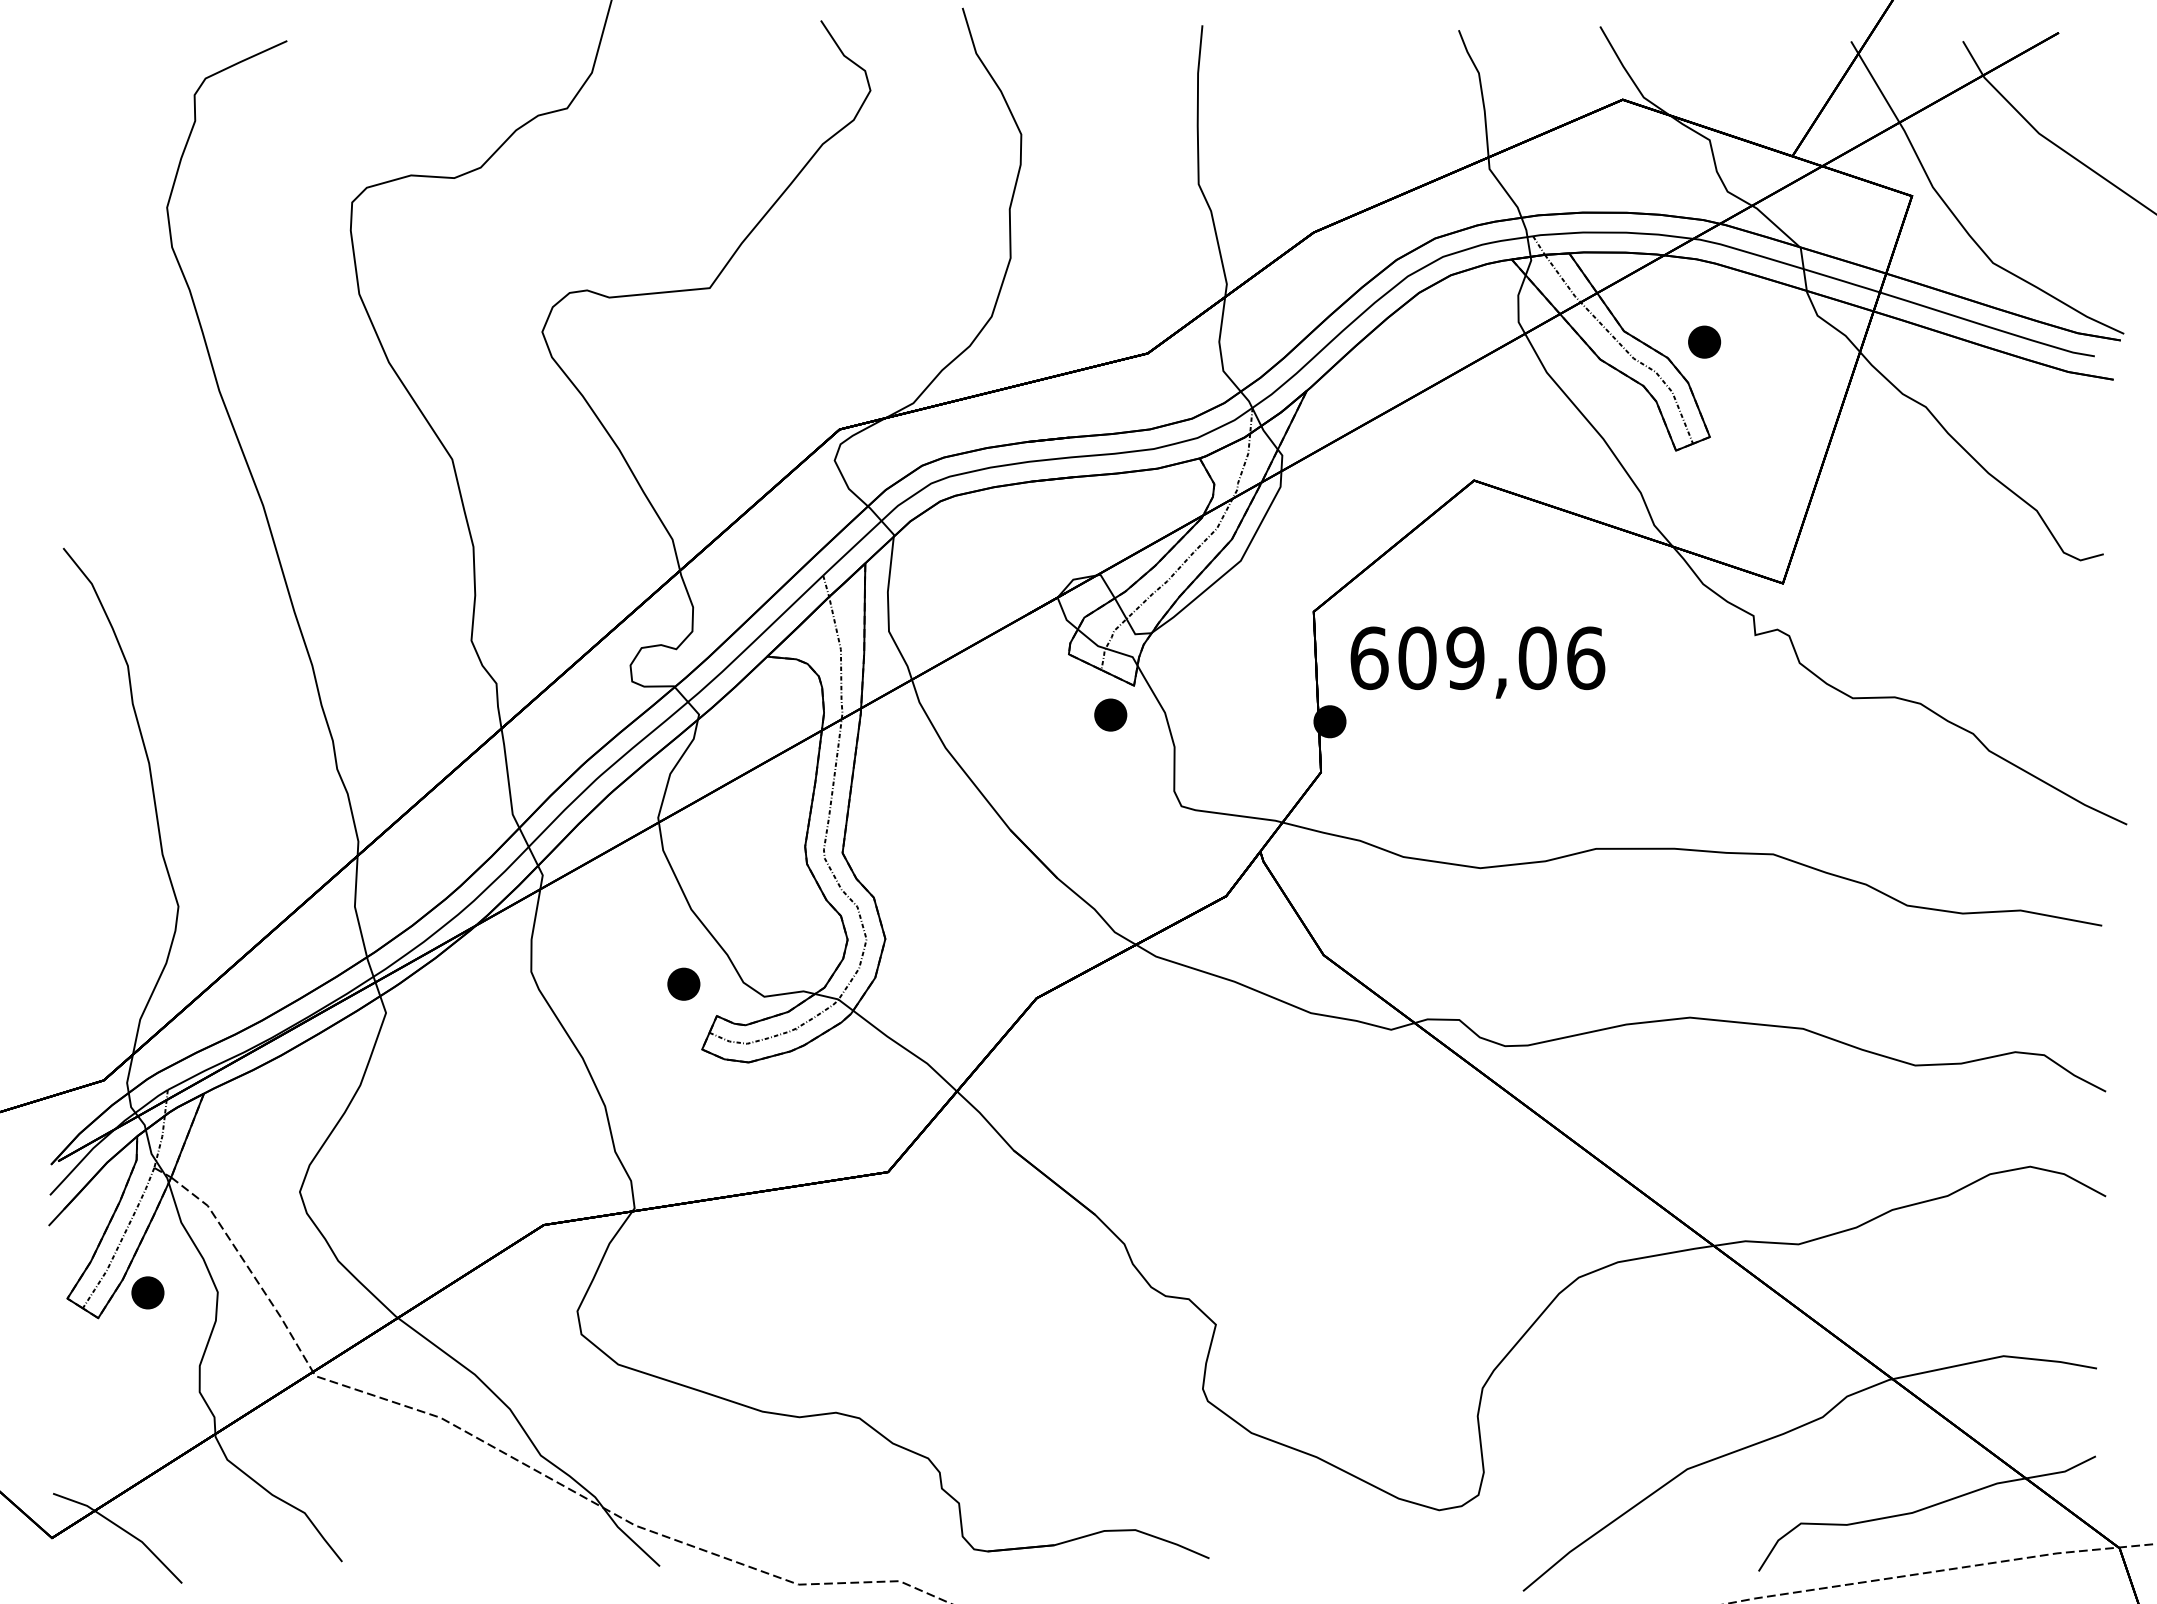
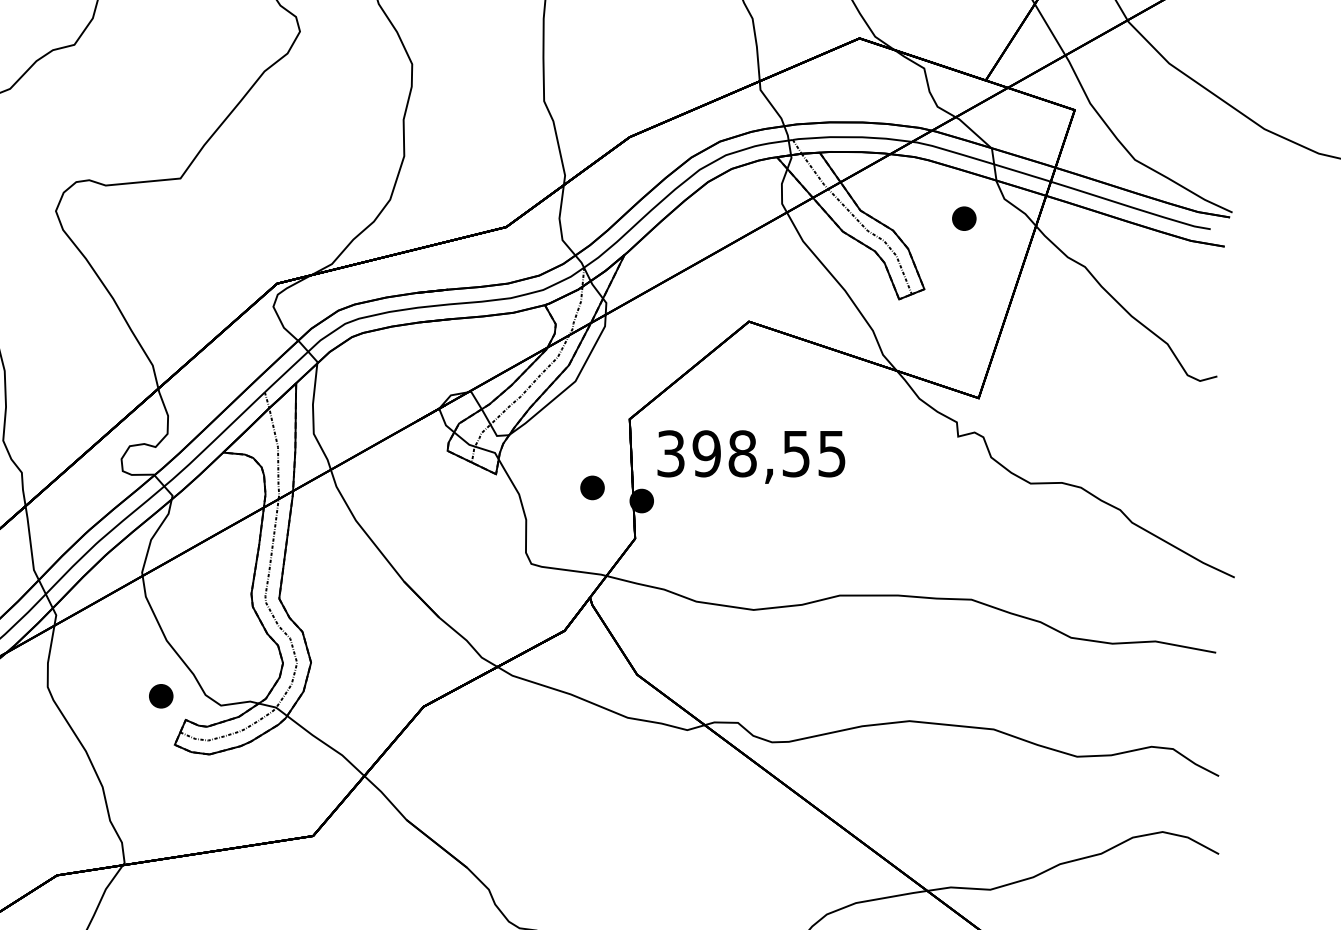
part: (1704, 341) -> (964, 218), moved
text: (1477, 658) -> (751, 453), 609,06 -> 398,55
part: (1110, 714) -> (592, 487), moved

